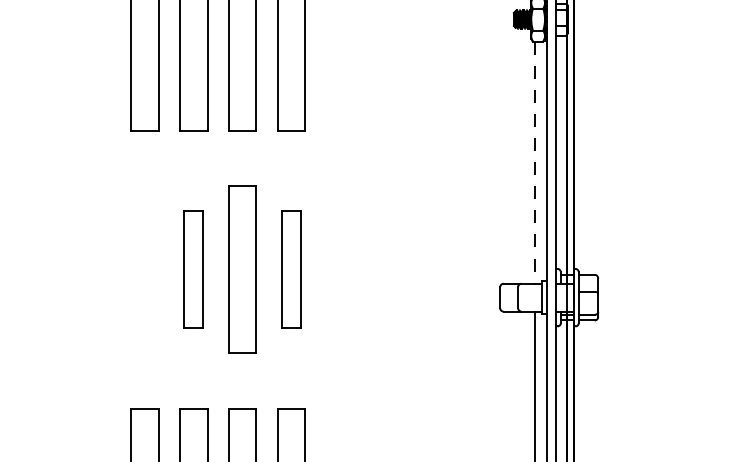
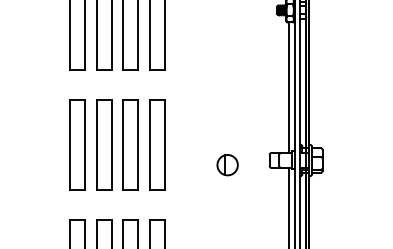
line: (535, 164) -> (288, 88), dashed -> solid
part: (143, 268) -> (77, 144), added
part: (193, 268) -> (104, 144), size x1.43
part: (292, 268) -> (157, 144), size x1.43
part: (421, 307) -> (227, 165), added

